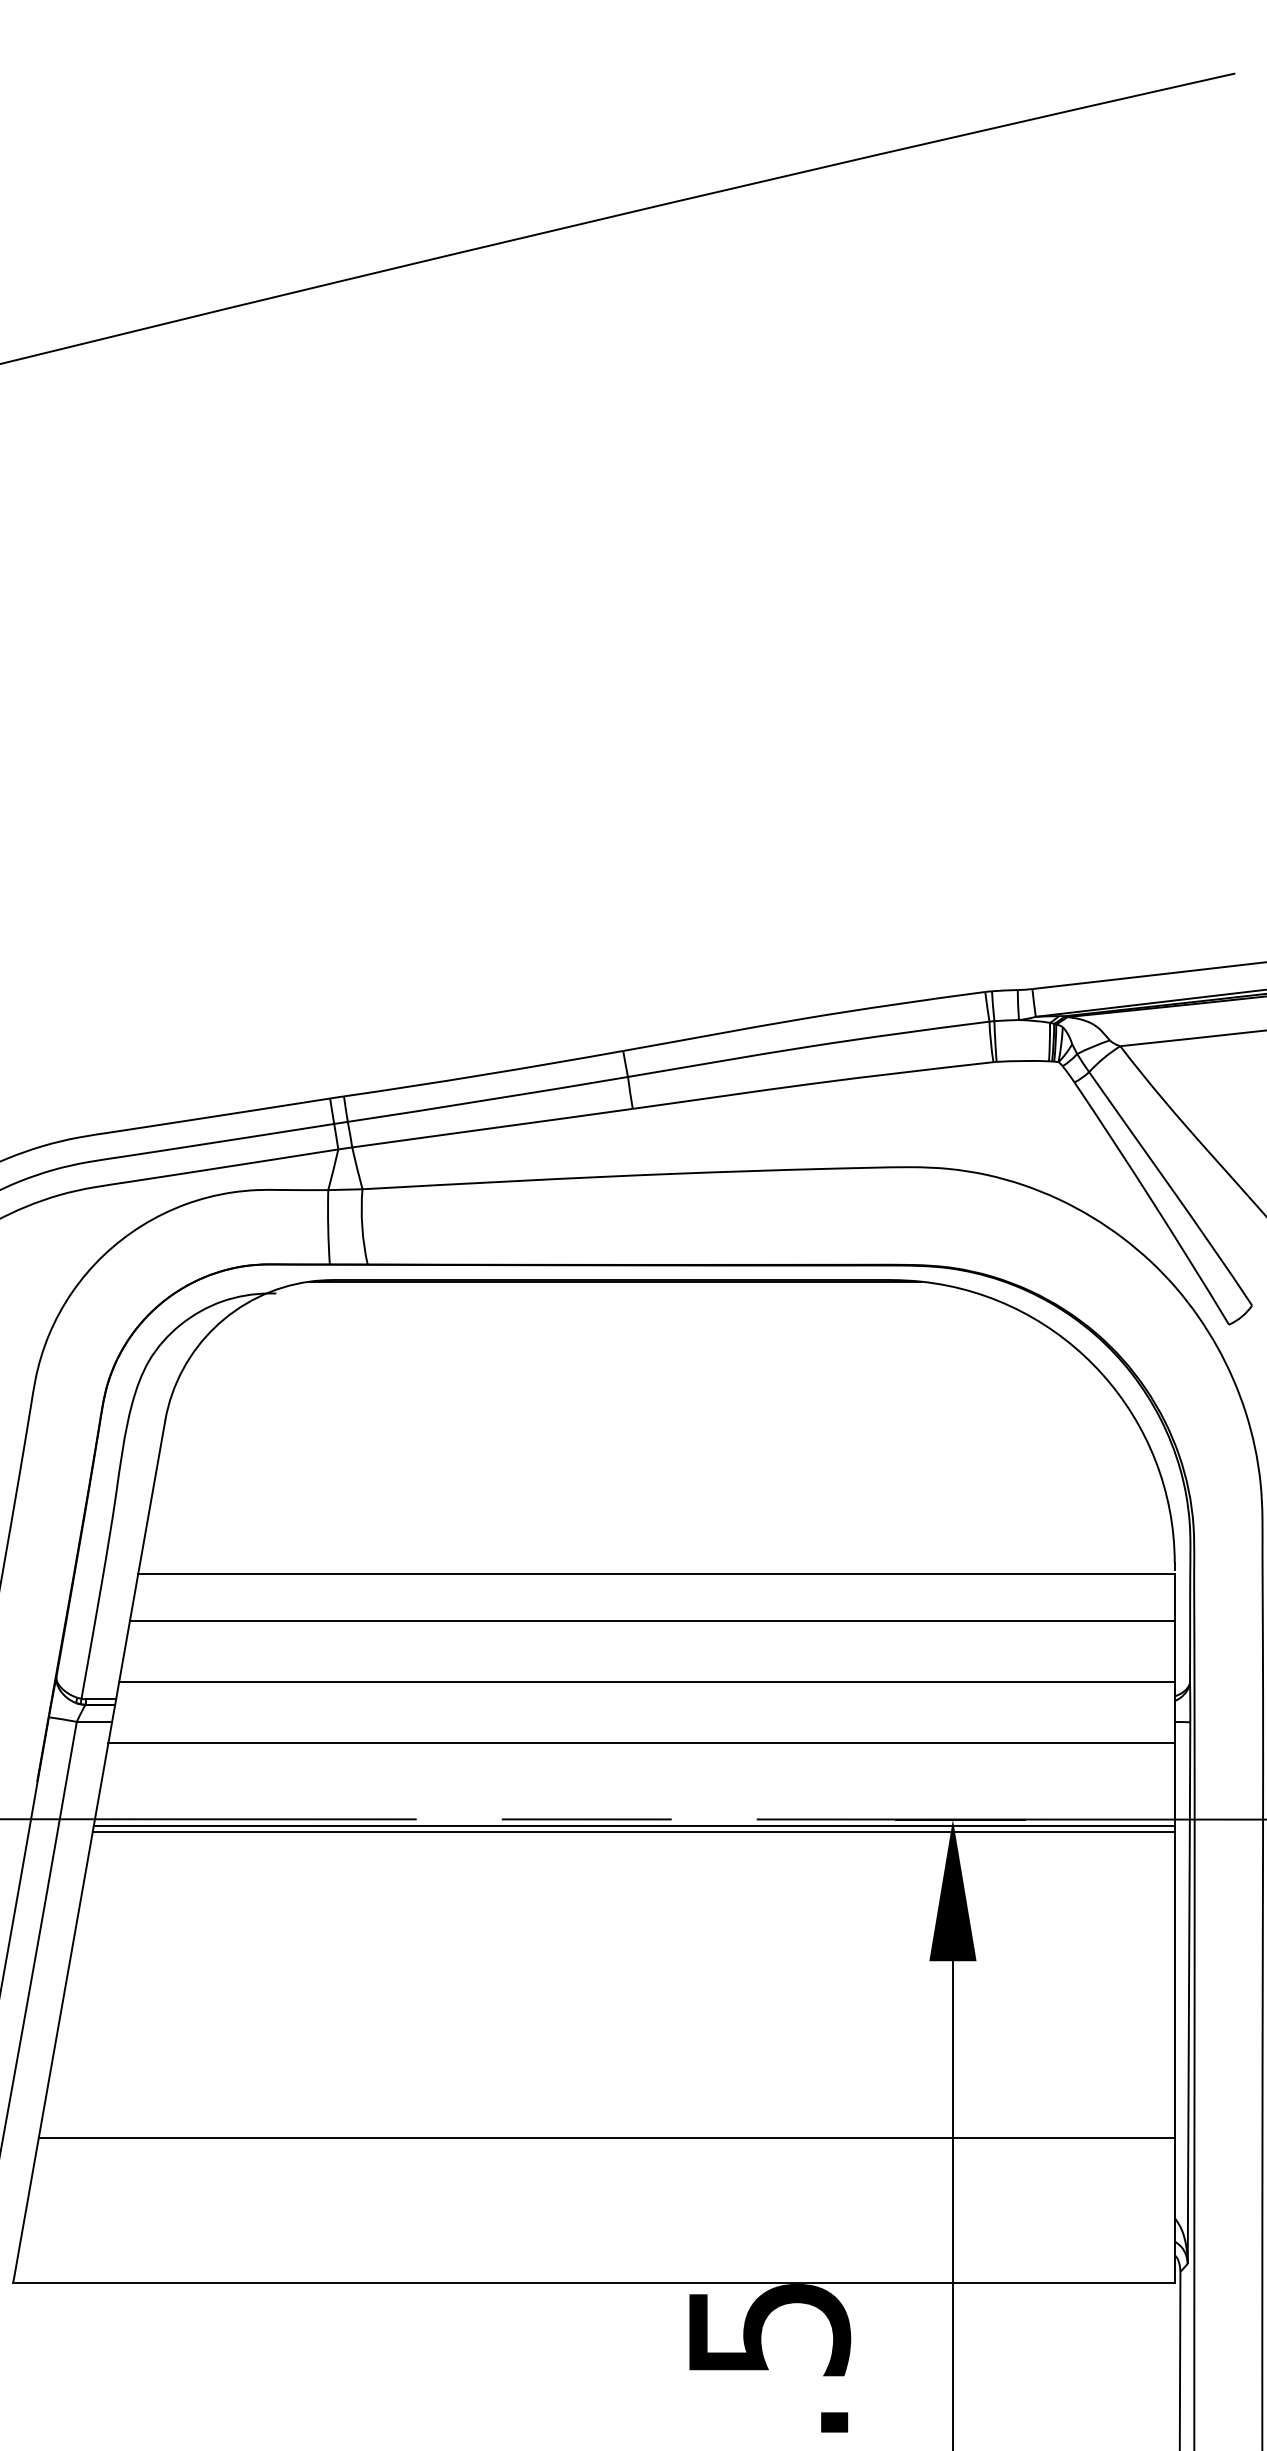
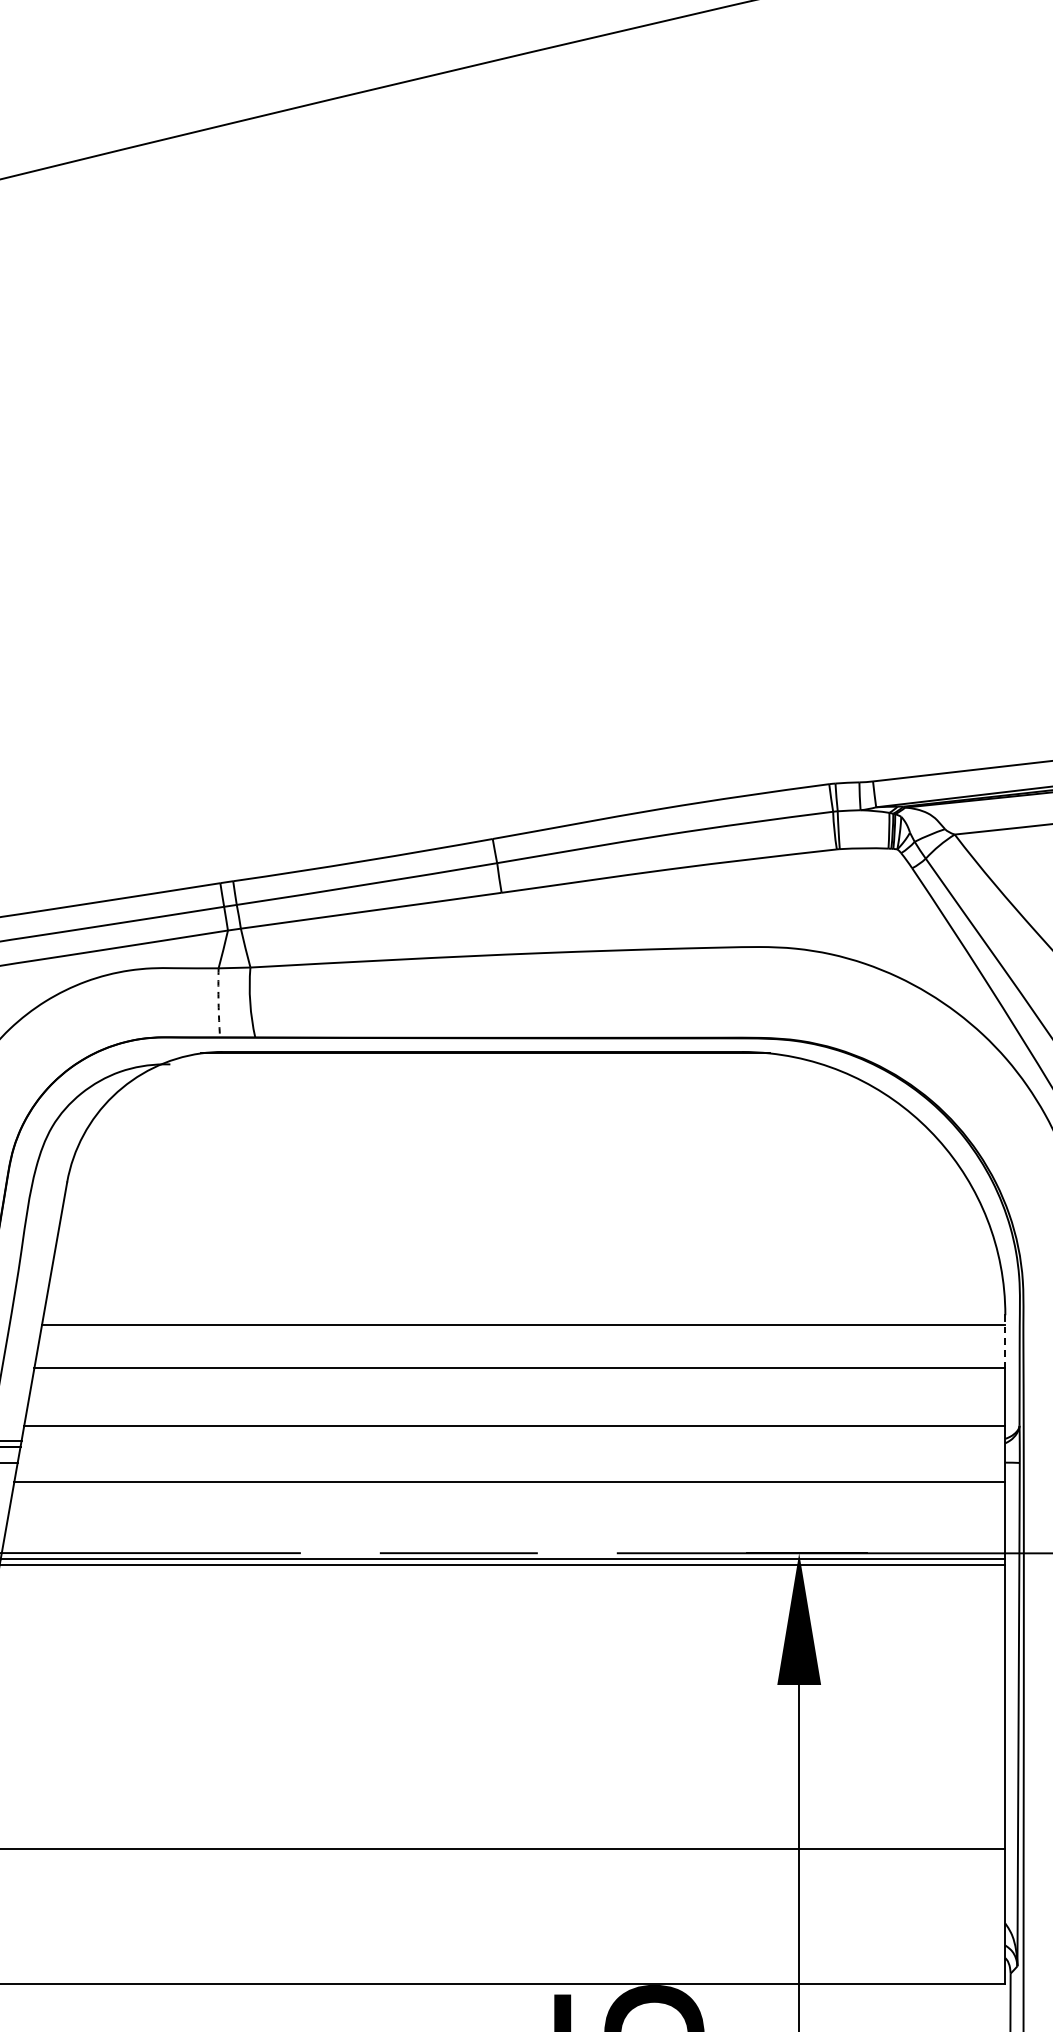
arc: (328, 1227) -> (218, 1003), solid -> dashed
line: (1174, 1596) -> (1005, 1346), solid -> dashed

